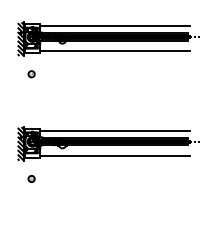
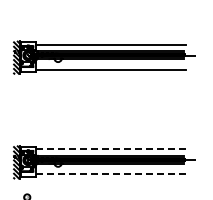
part: (31, 74) -> (27, 92), removed
line: (115, 130) -> (111, 148), solid -> dashed
line: (115, 155) -> (111, 173), solid -> dashed

